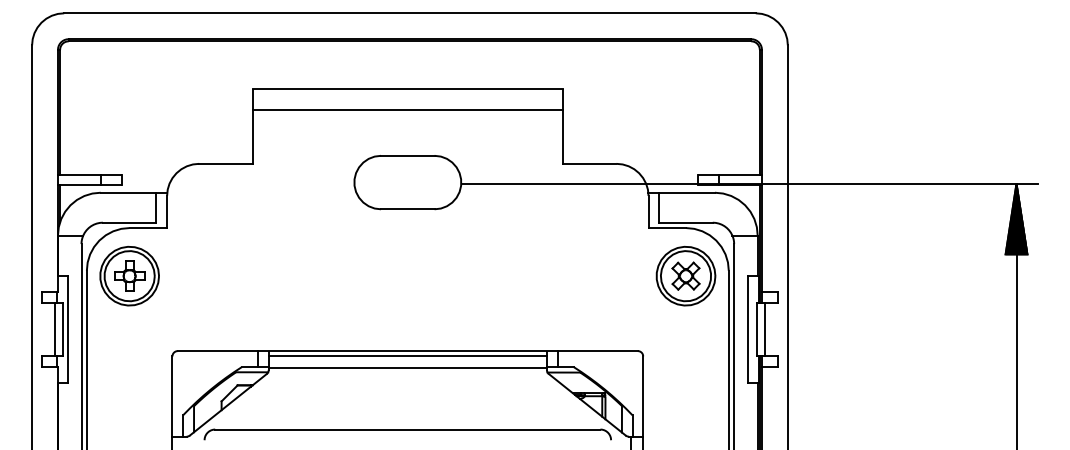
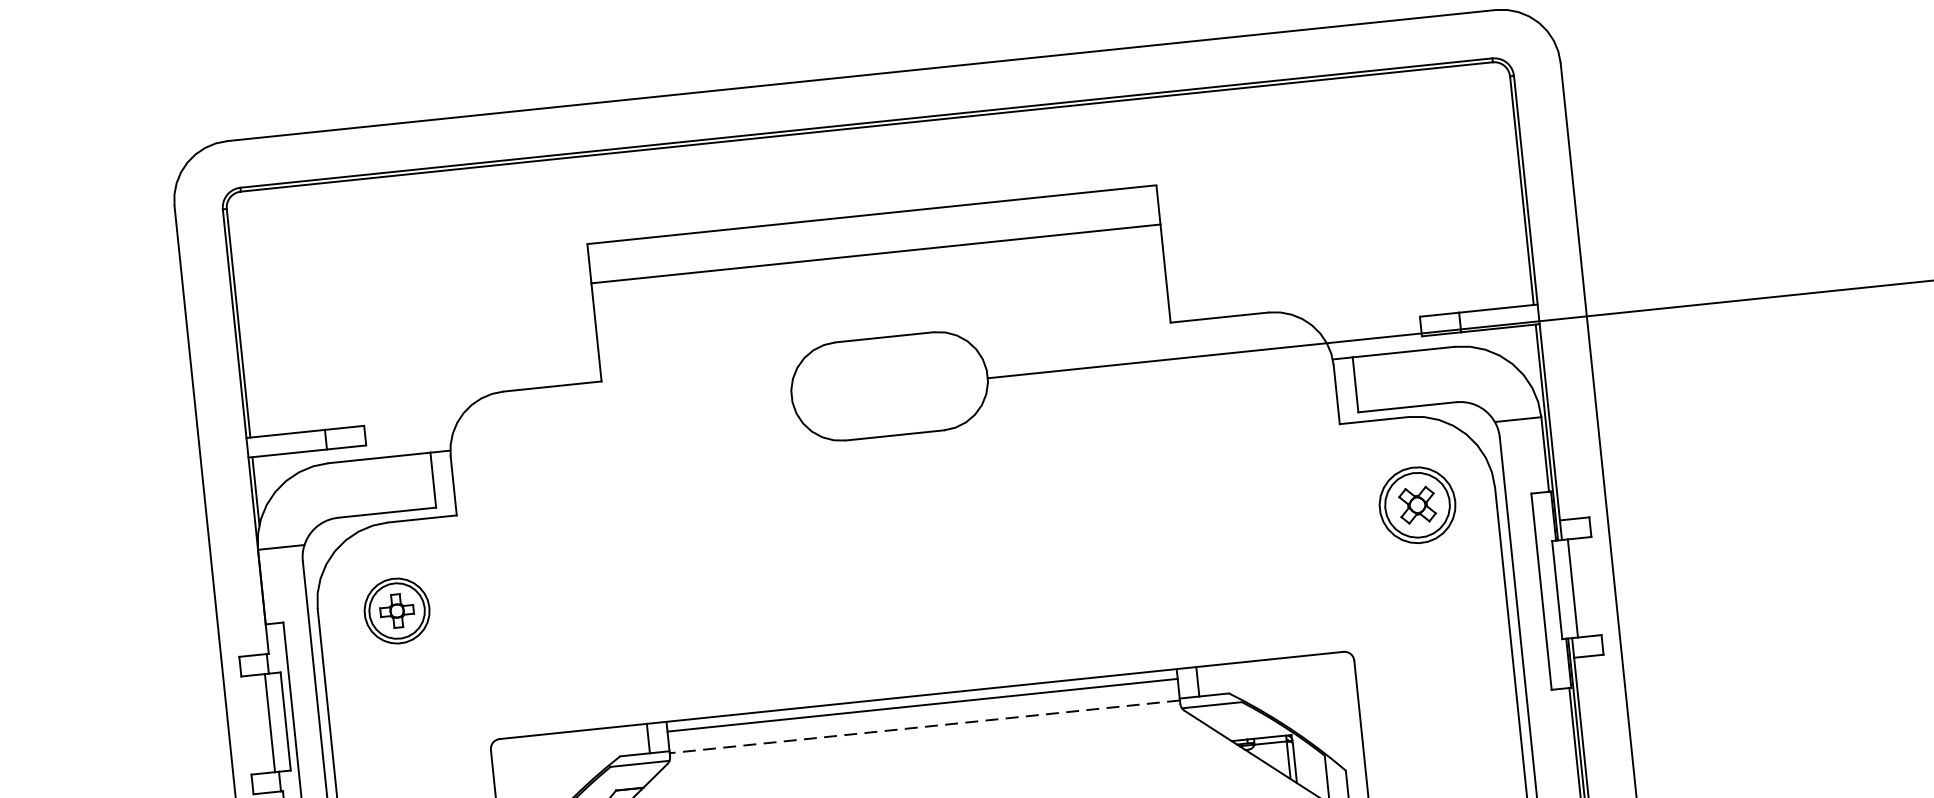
part: (685, 275) -> (1416, 504), size x0.7
part: (129, 276) -> (396, 611), size x0.6
line: (407, 368) -> (924, 727), solid -> dashed

